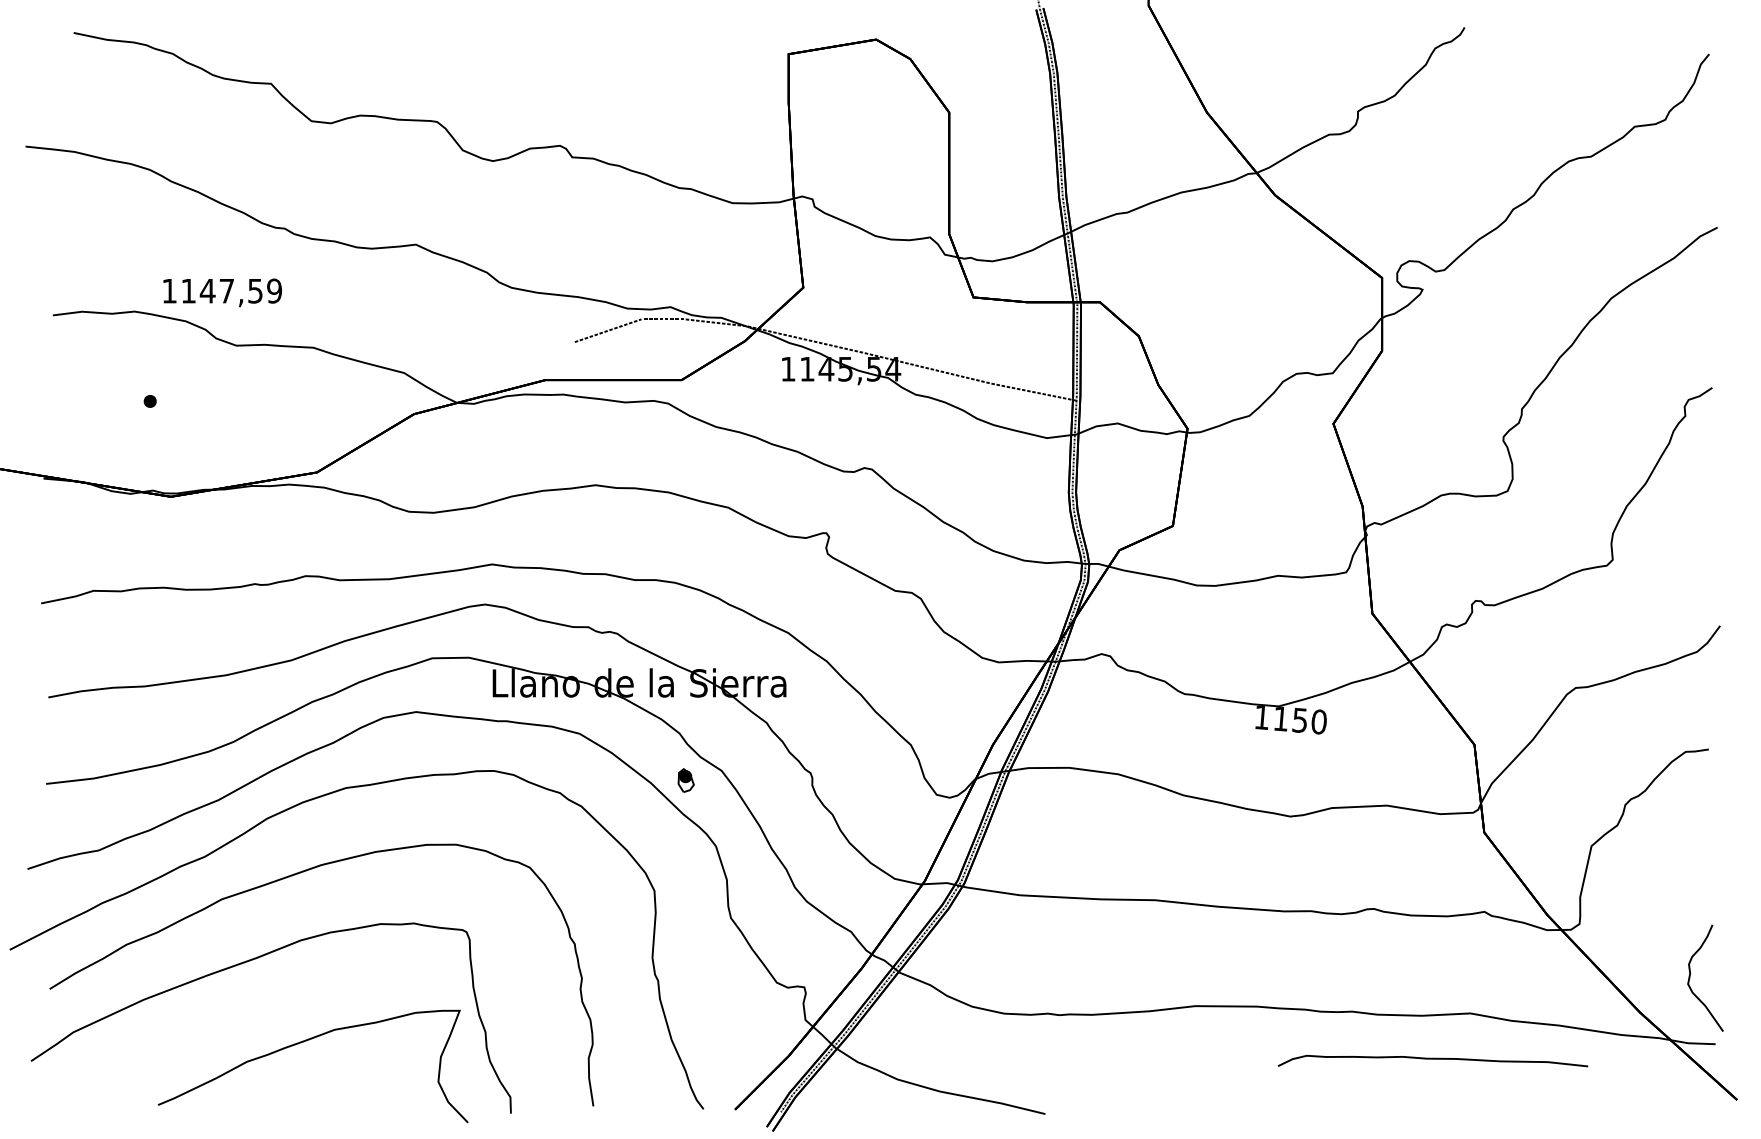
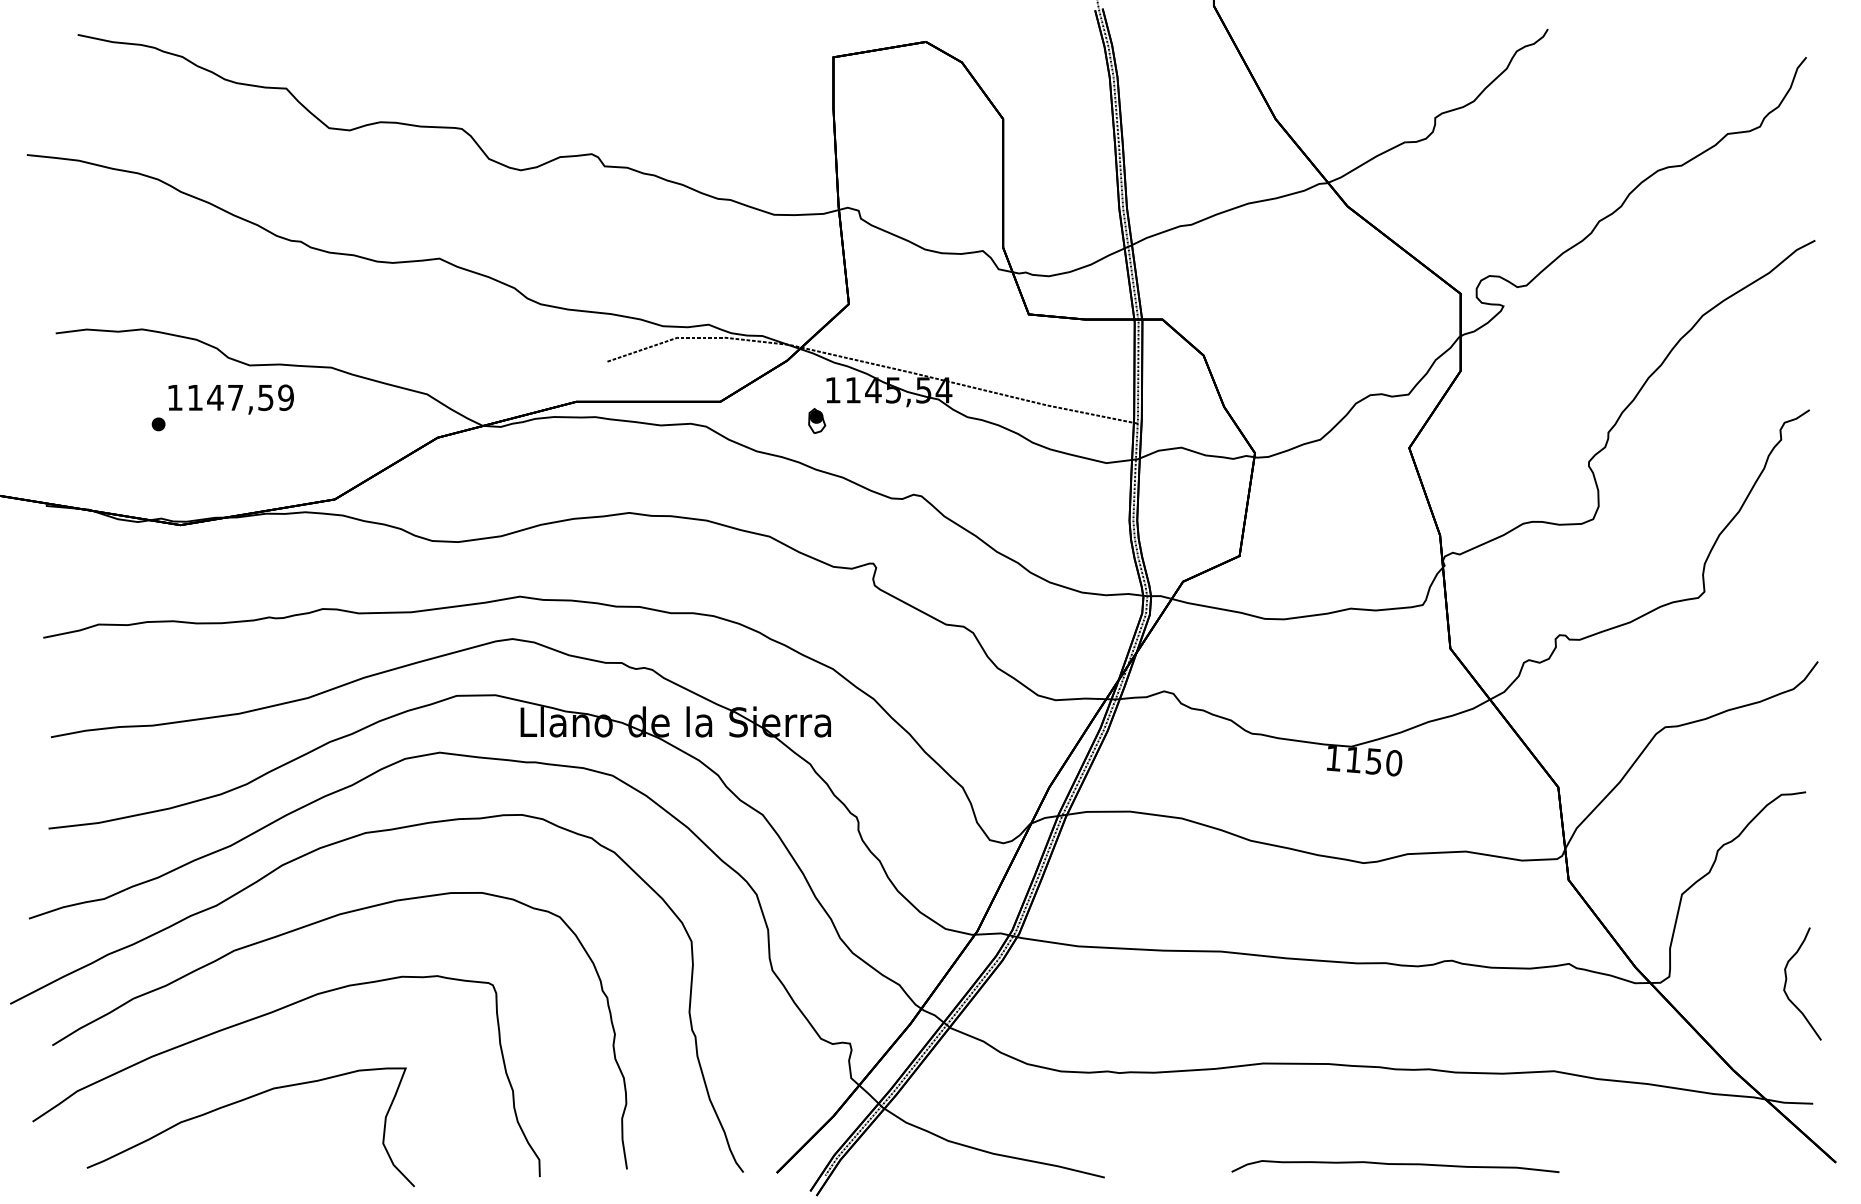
text: (222, 292) -> (230, 399), moved
part: (686, 780) -> (817, 420), moved
curve: (1691, 973) -> (1787, 979), moved
curve: (305, 1042) -> (242, 1101), moved
curve: (1433, 1059) -> (1395, 1164), moved

